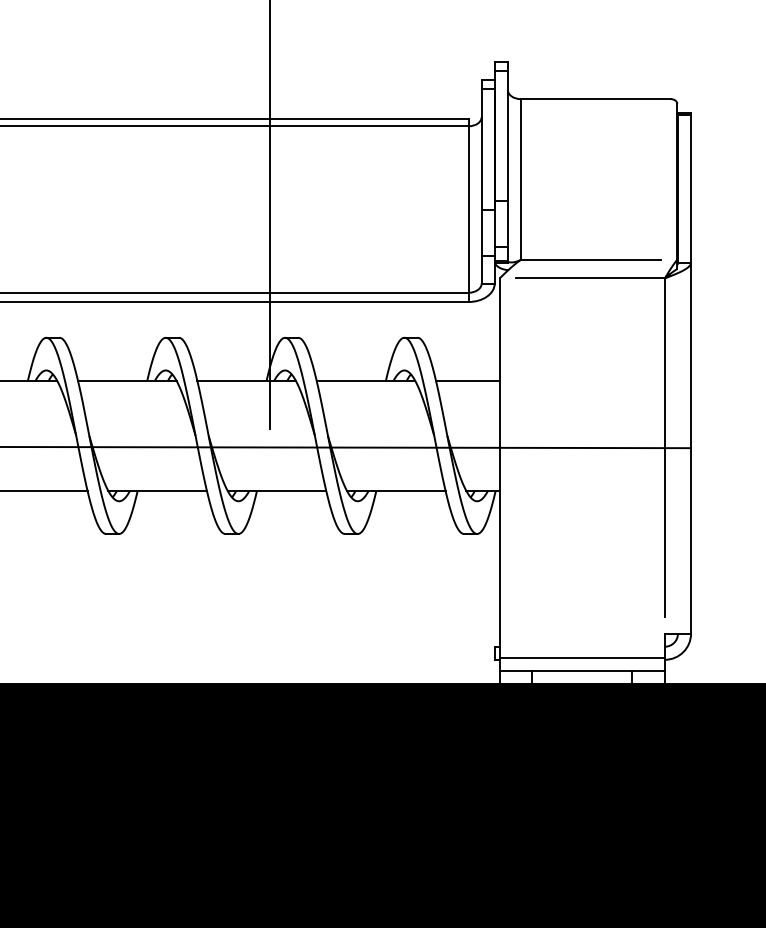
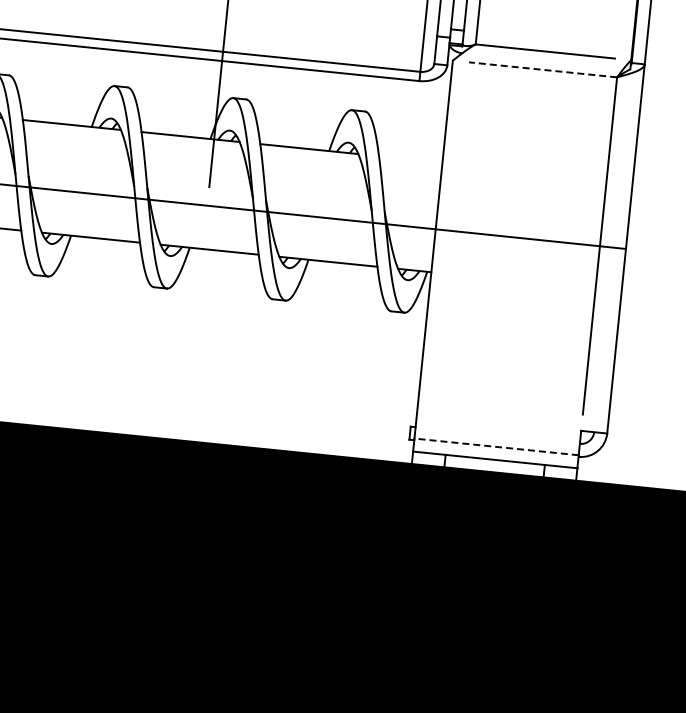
line: (590, 278) -> (543, 70), solid -> dashed
line: (467, 380) -> (410, 159), removed
line: (582, 658) -> (496, 447), solid -> dashed

